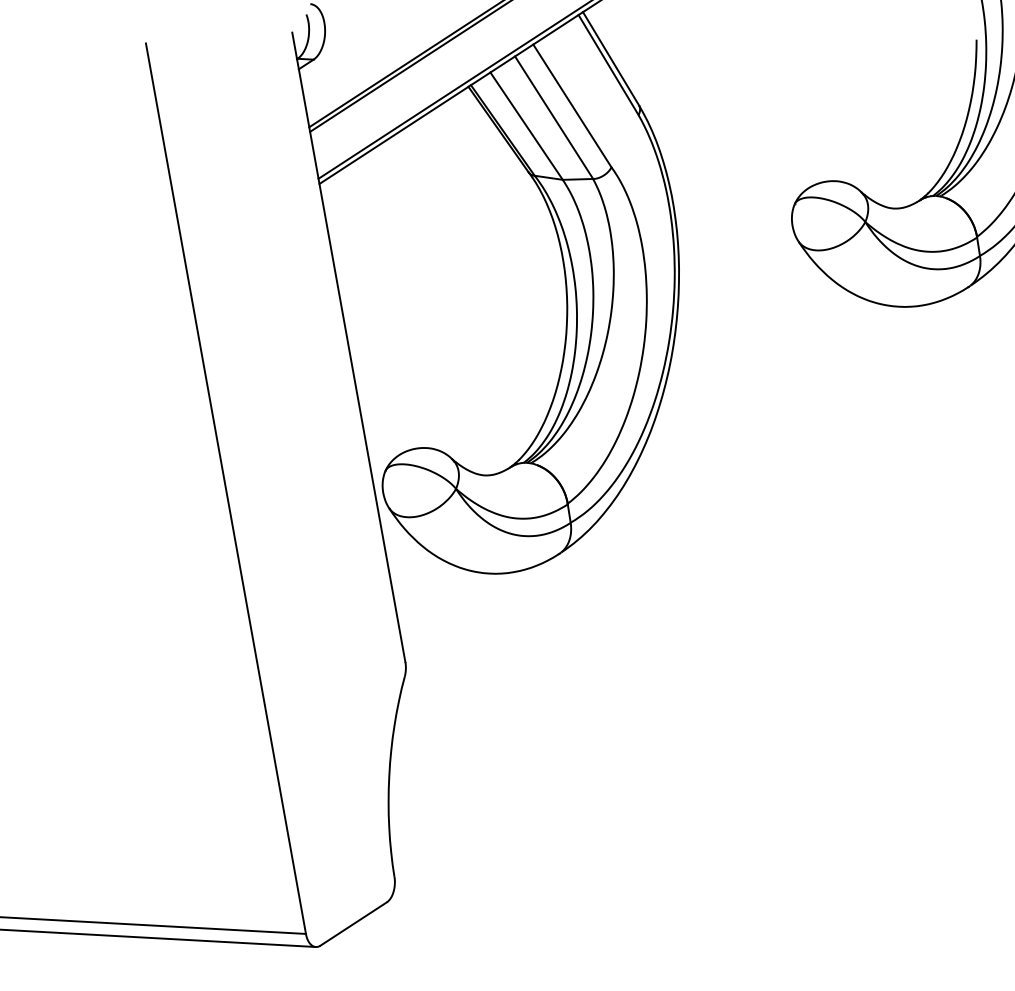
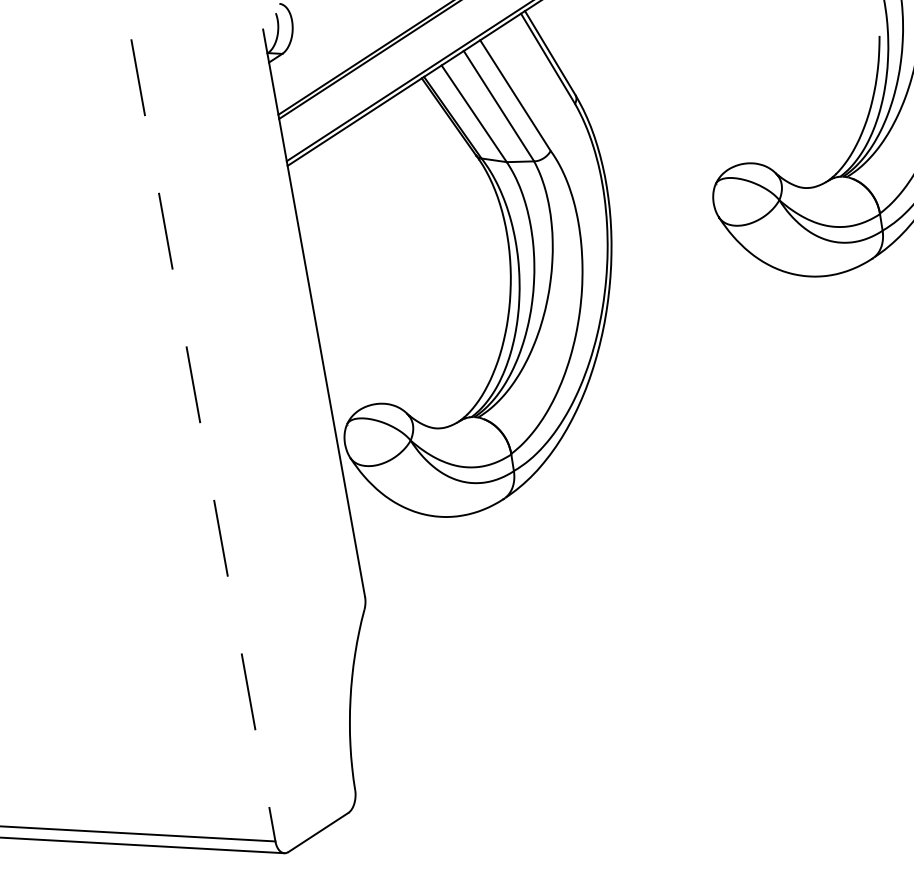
line: (226, 489) -> (203, 441), solid -> dashed

